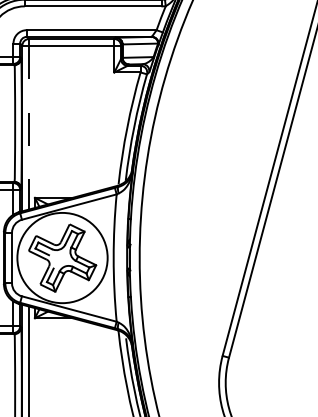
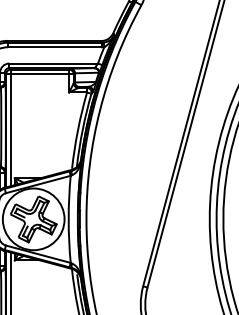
line: (28, 128) -> (10, 130), dashed -> solid

